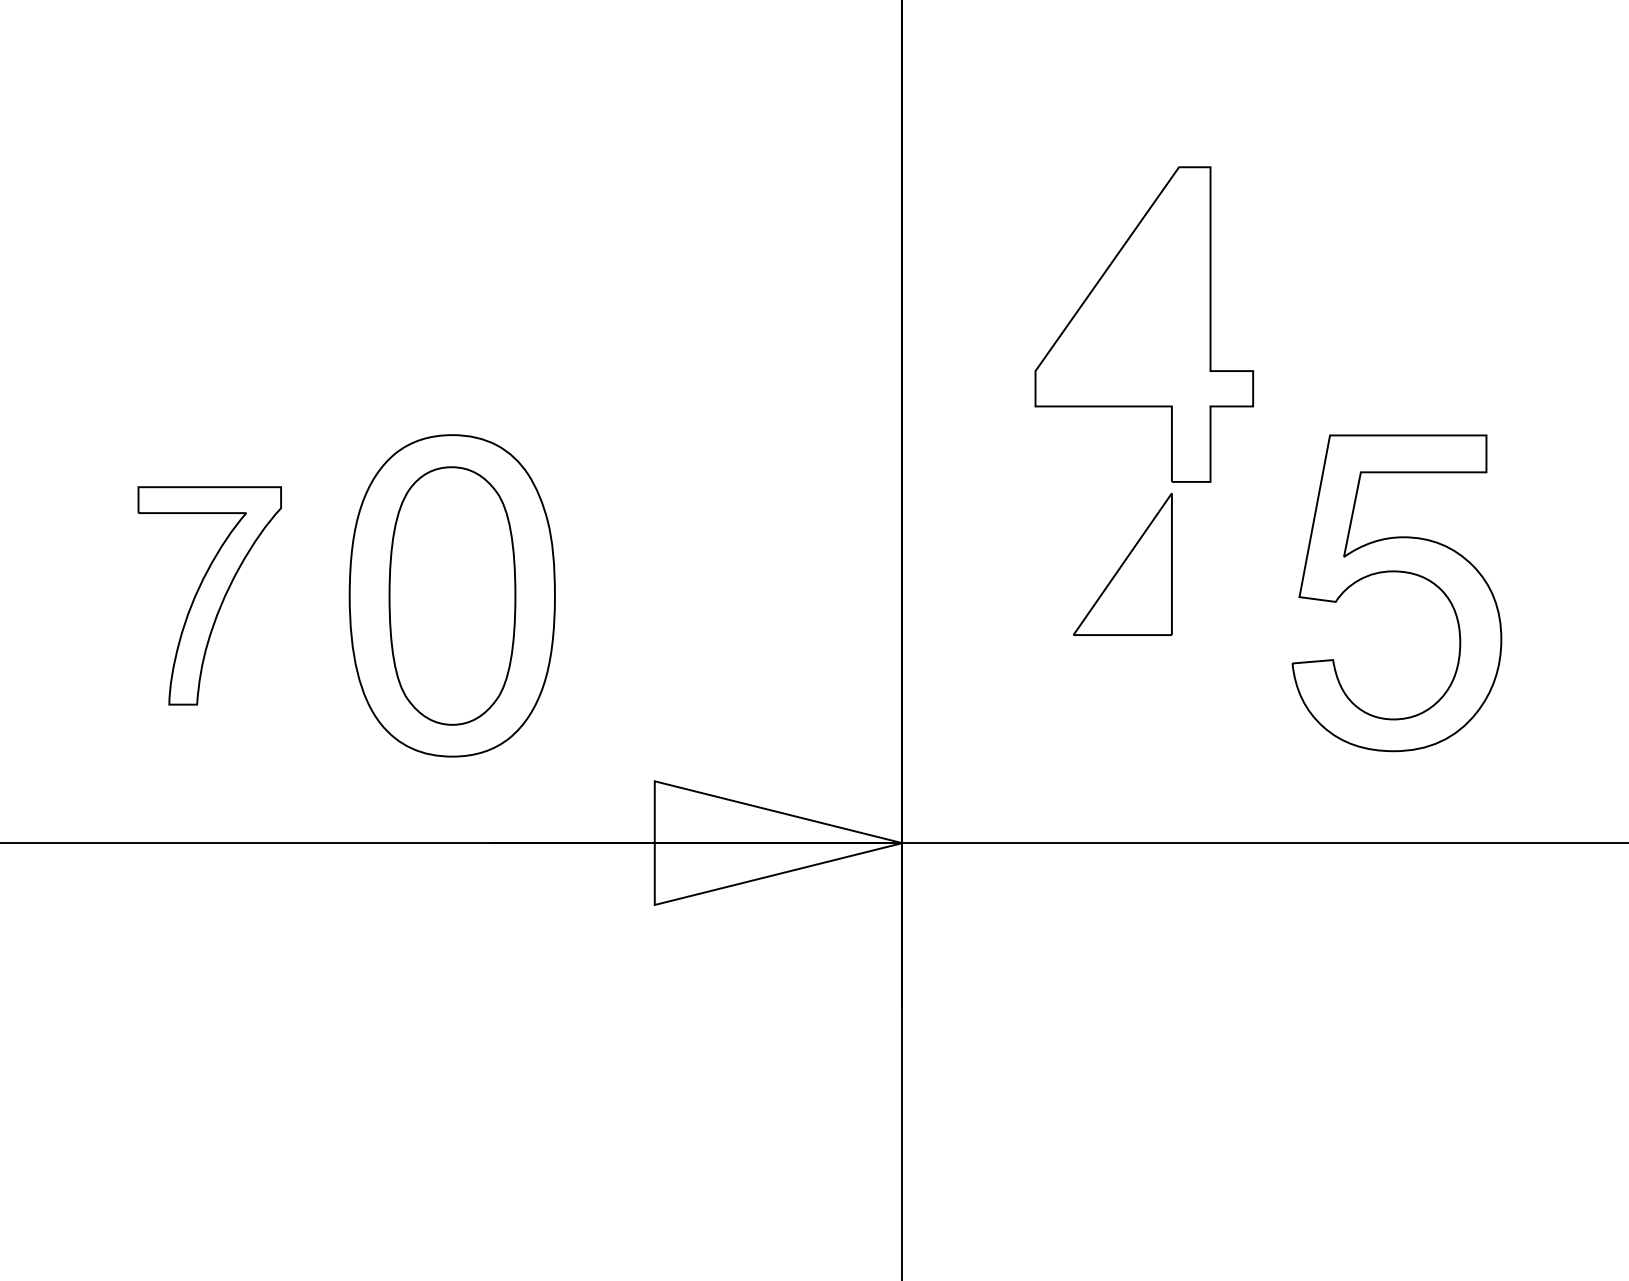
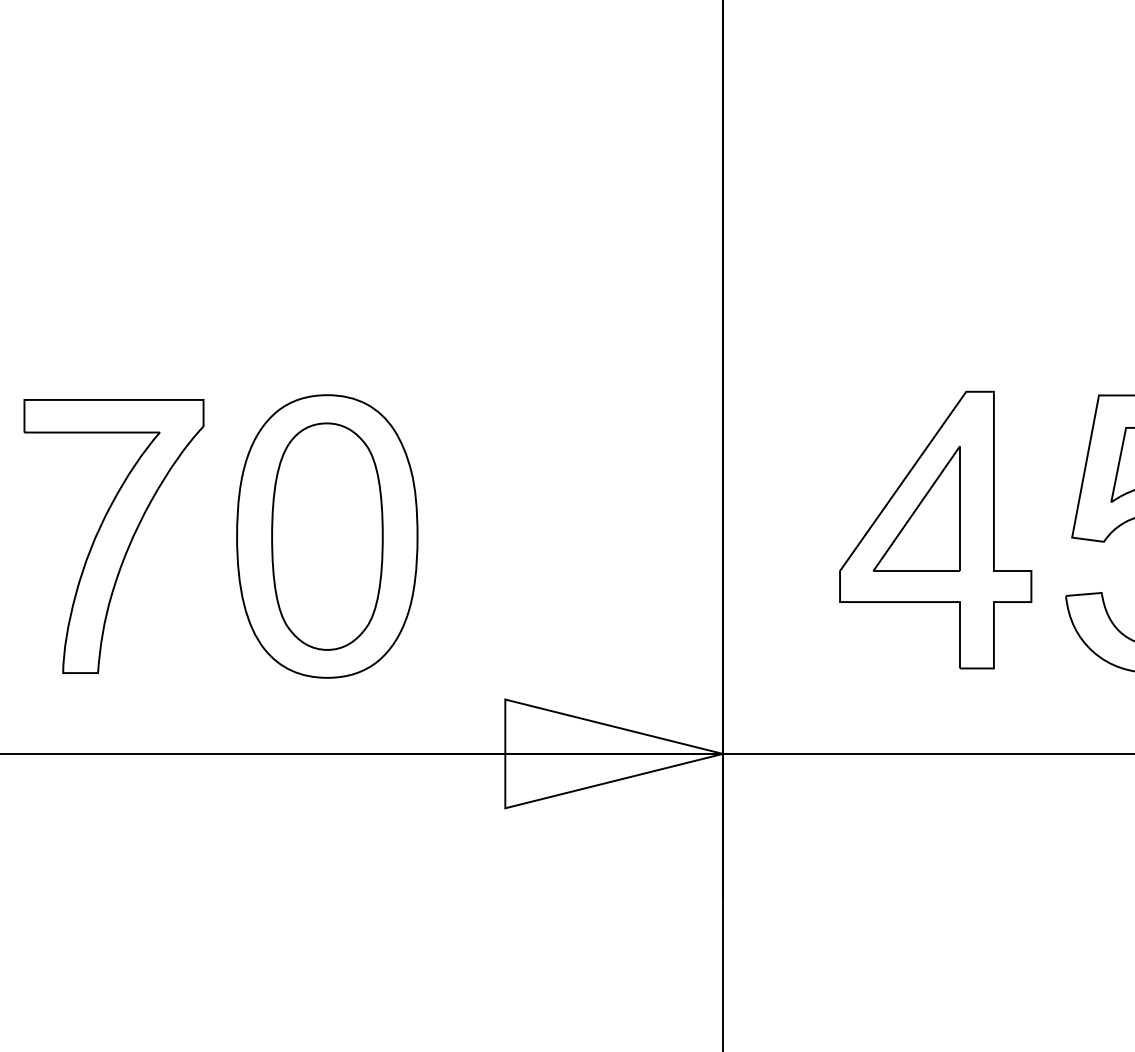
part: (1144, 324) -> (935, 530), moved
part: (209, 595) -> (113, 536), size x1.43

